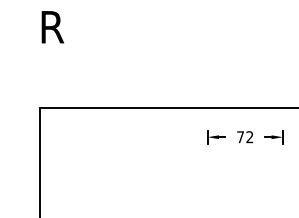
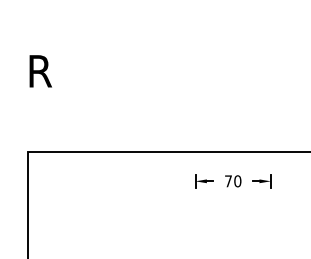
text: (249, 137) -> (237, 181), 72 -> 70

